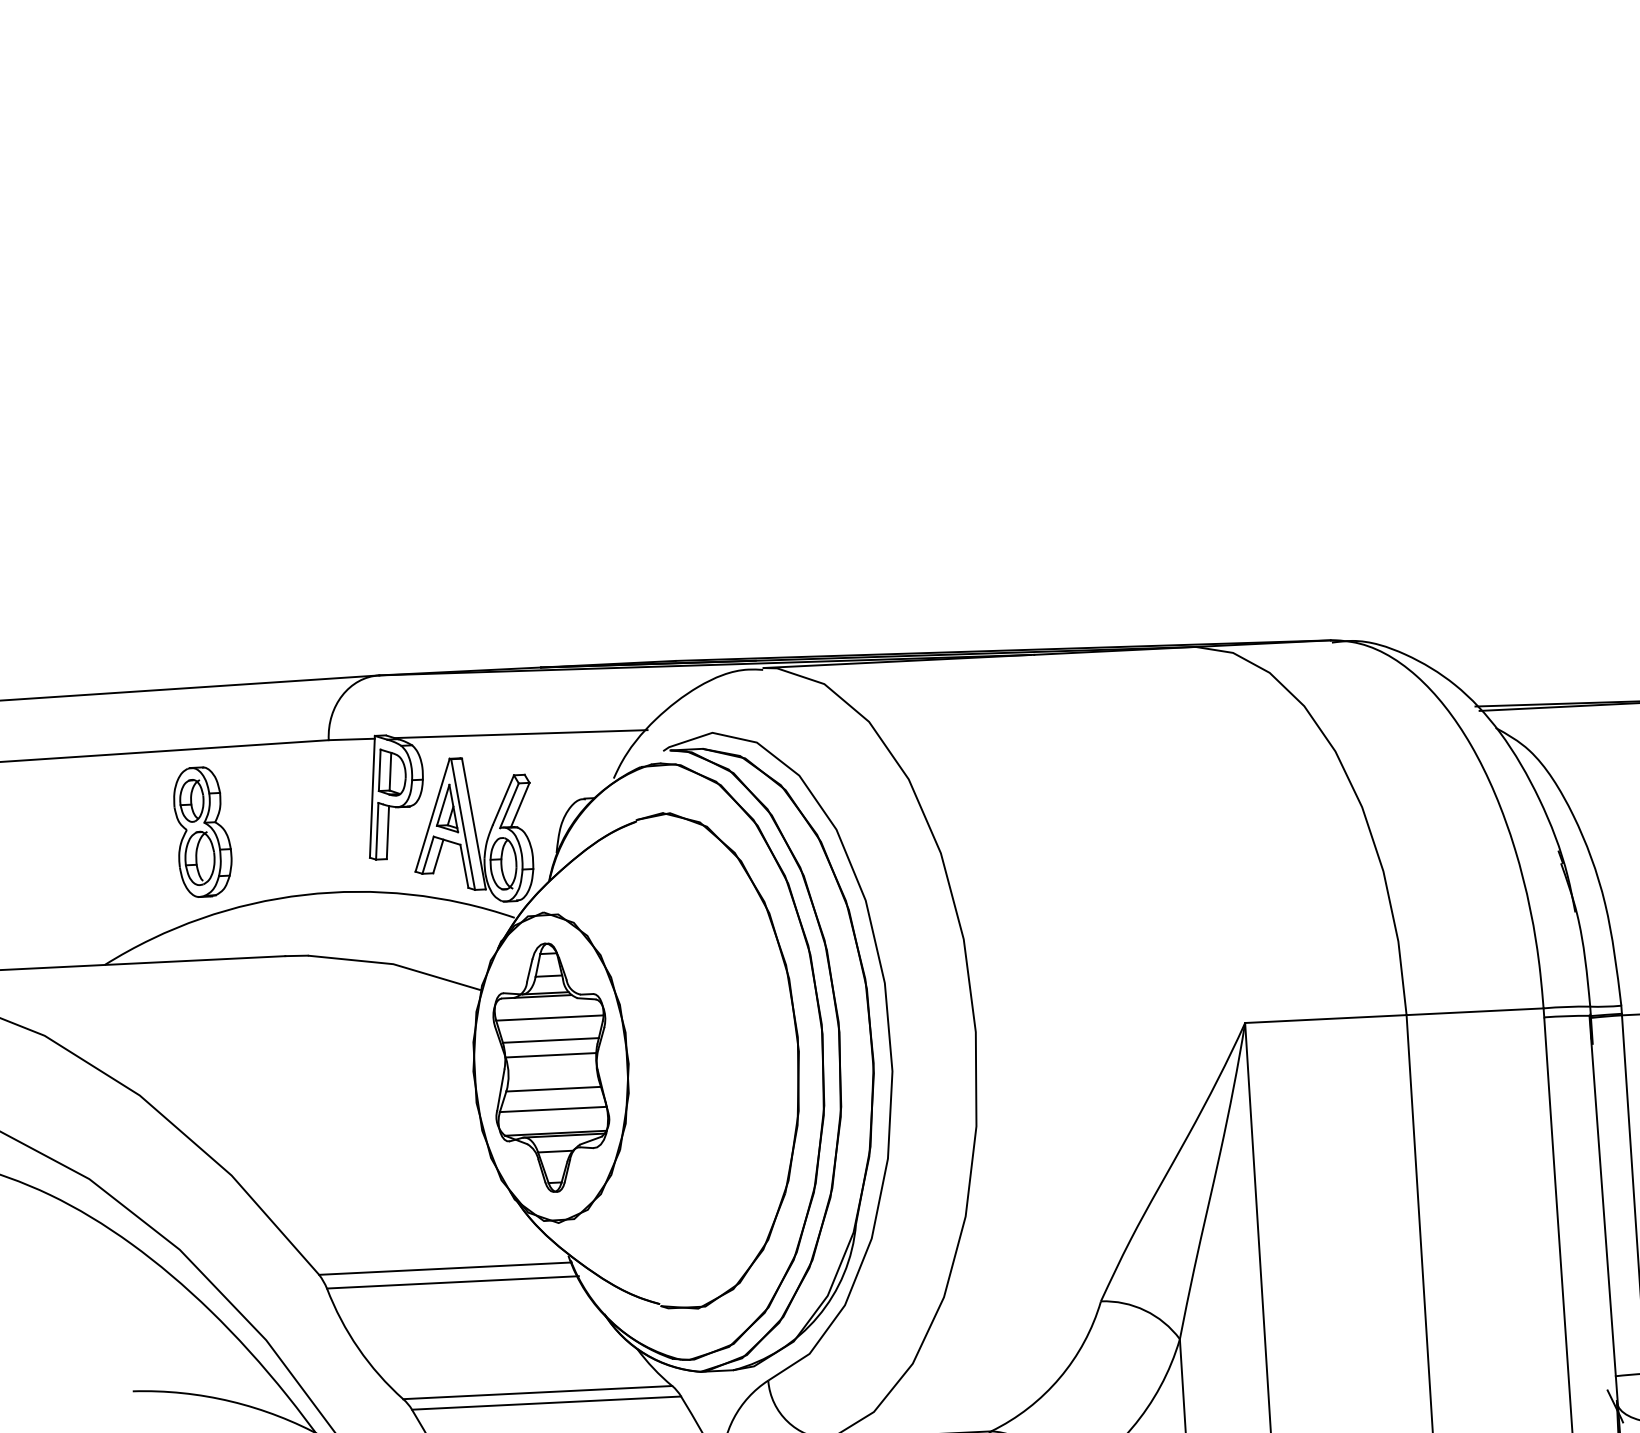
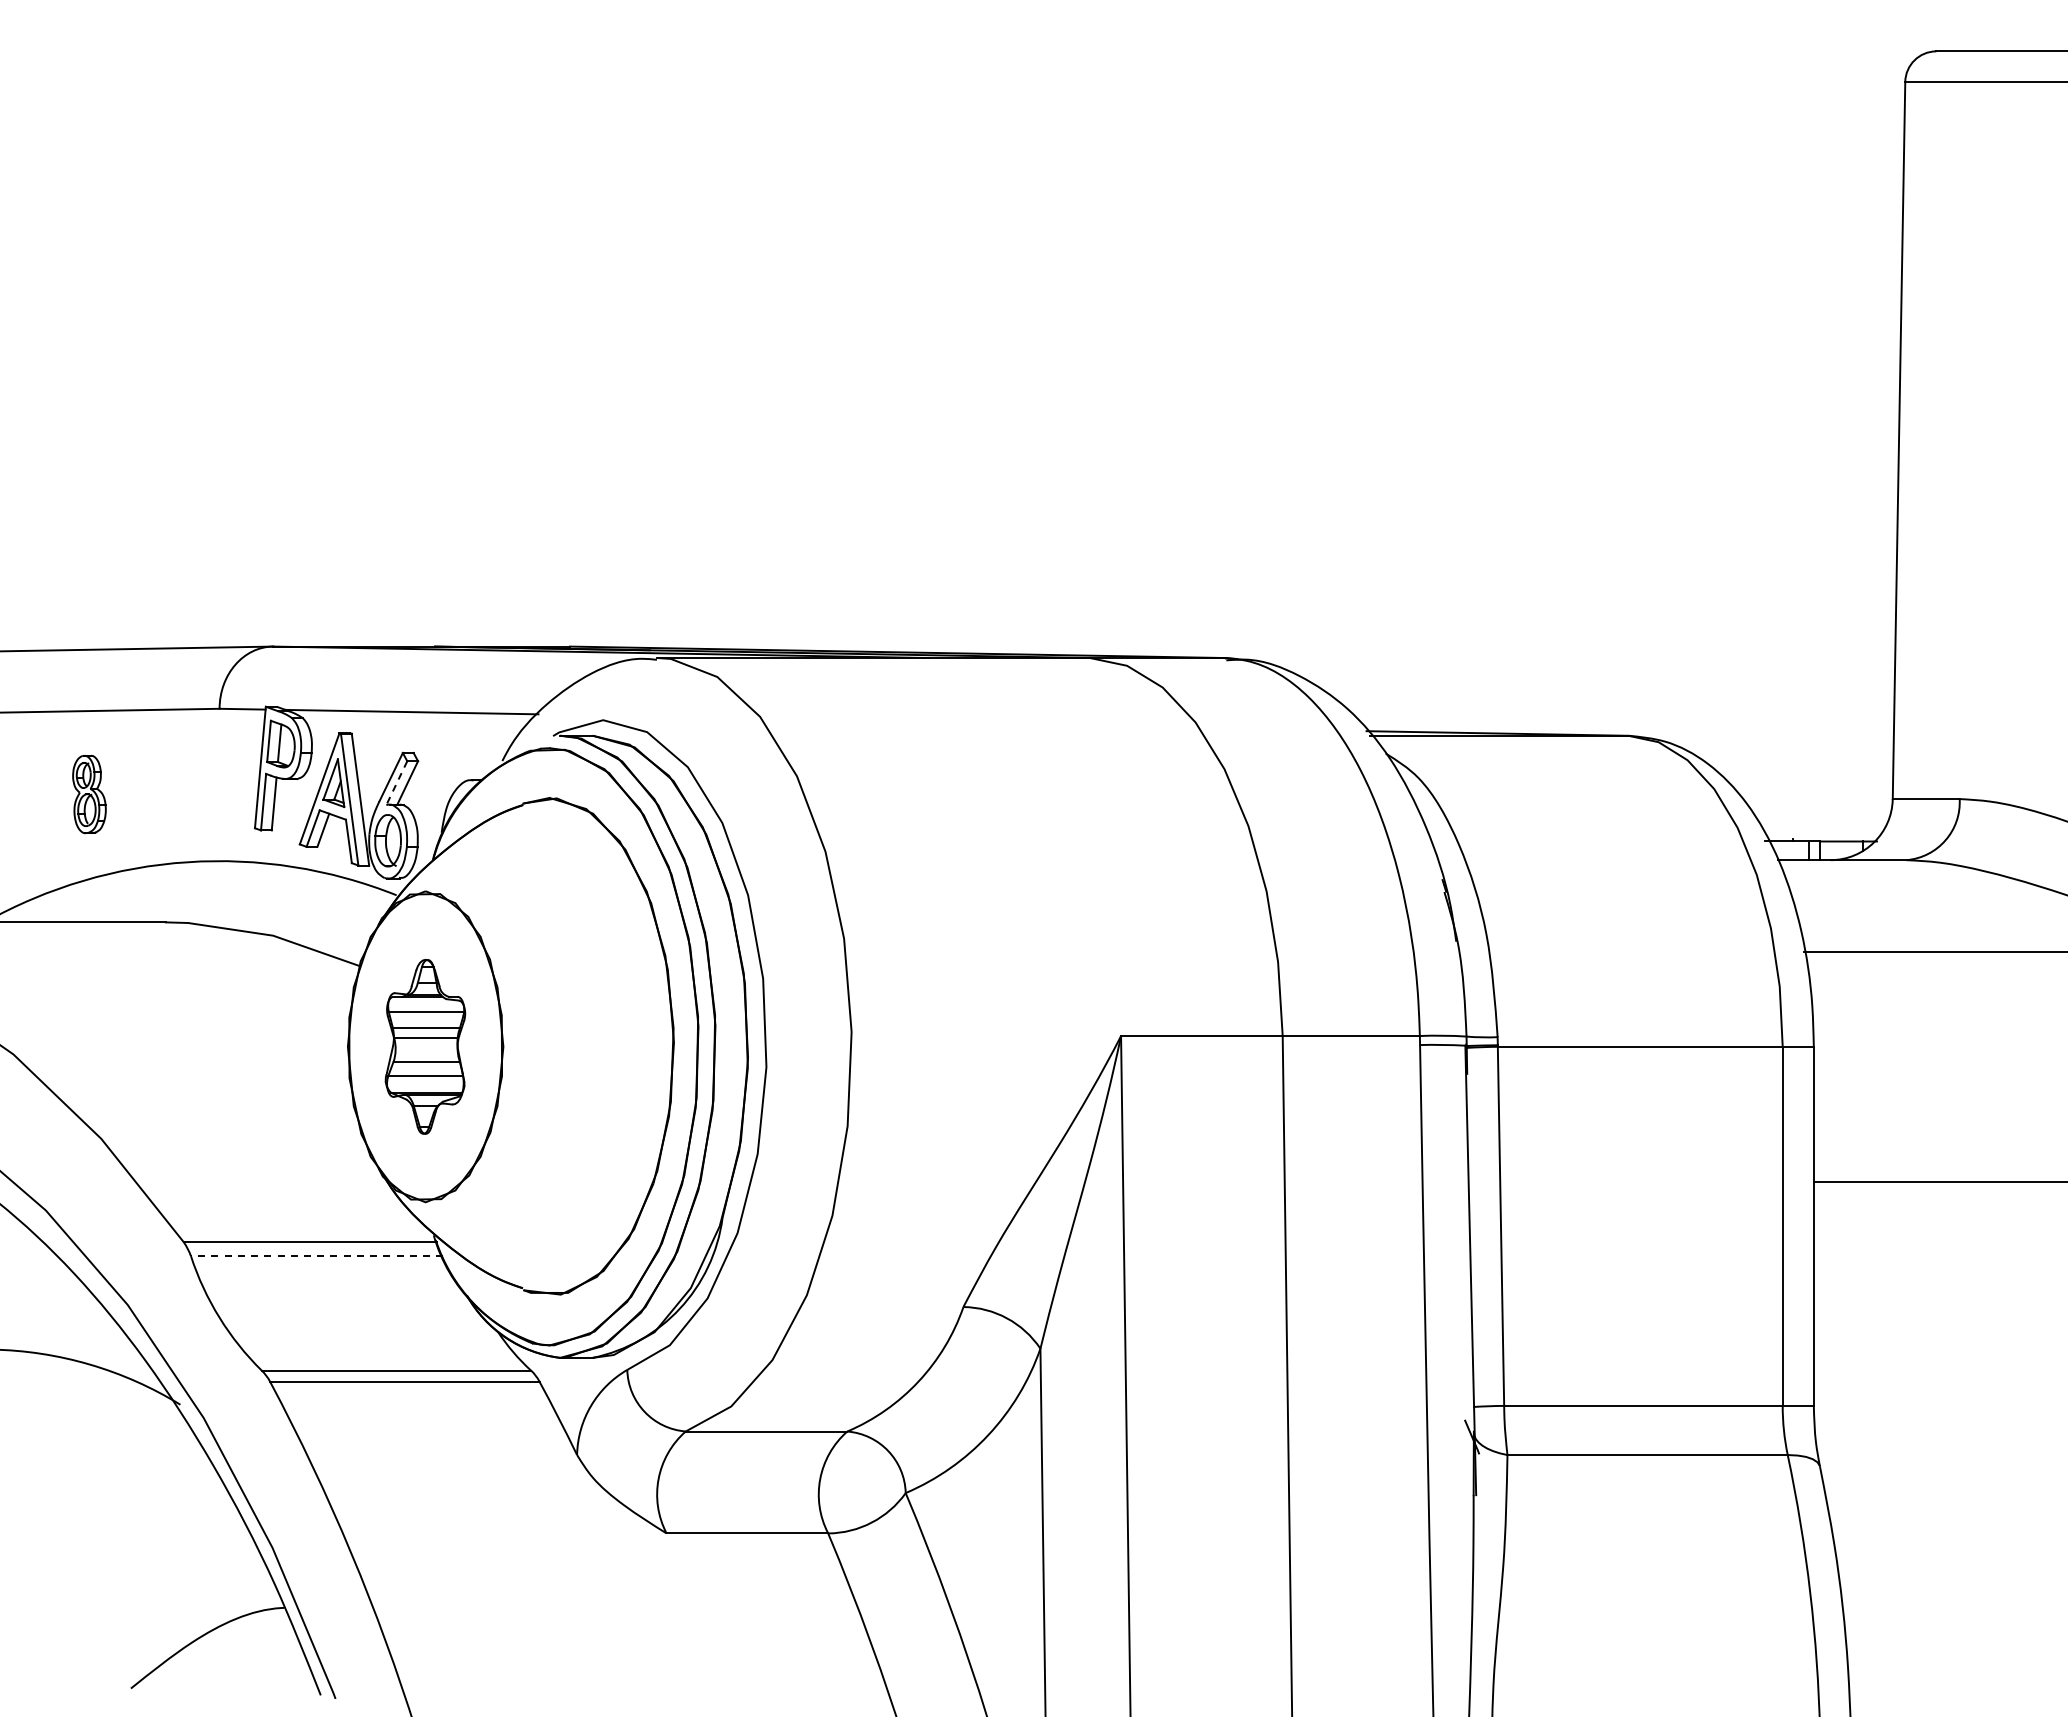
line: (509, 806) -> (396, 783), solid -> dashed
part: (203, 832) -> (89, 794), size x0.6
part: (550, 1067) -> (425, 1046), size x0.7
line: (452, 1282) -> (316, 1256), solid -> dashed

